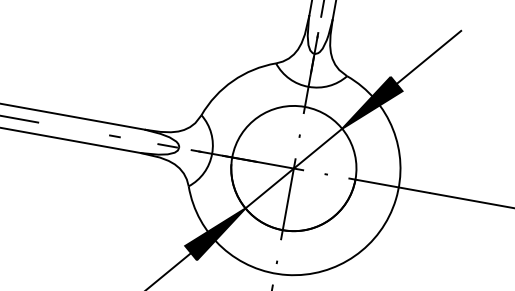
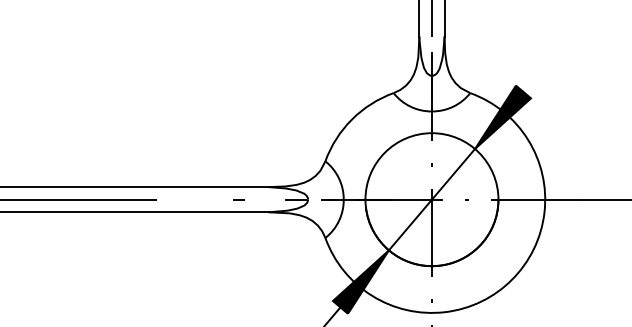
line: (428, 57) -> (551, 58), removed

